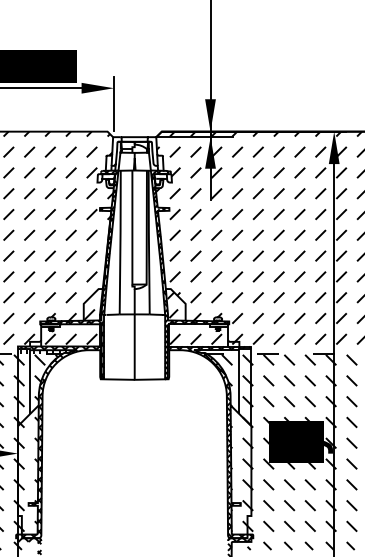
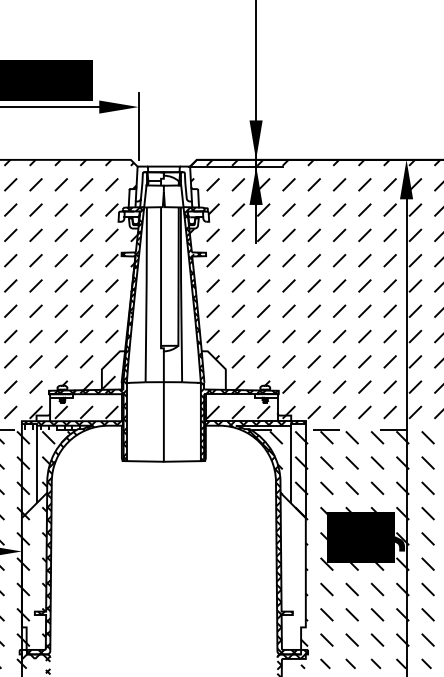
hatch: (173, 304) -> (210, 370), removed
hatch: (240, 479) -> (292, 582), removed

